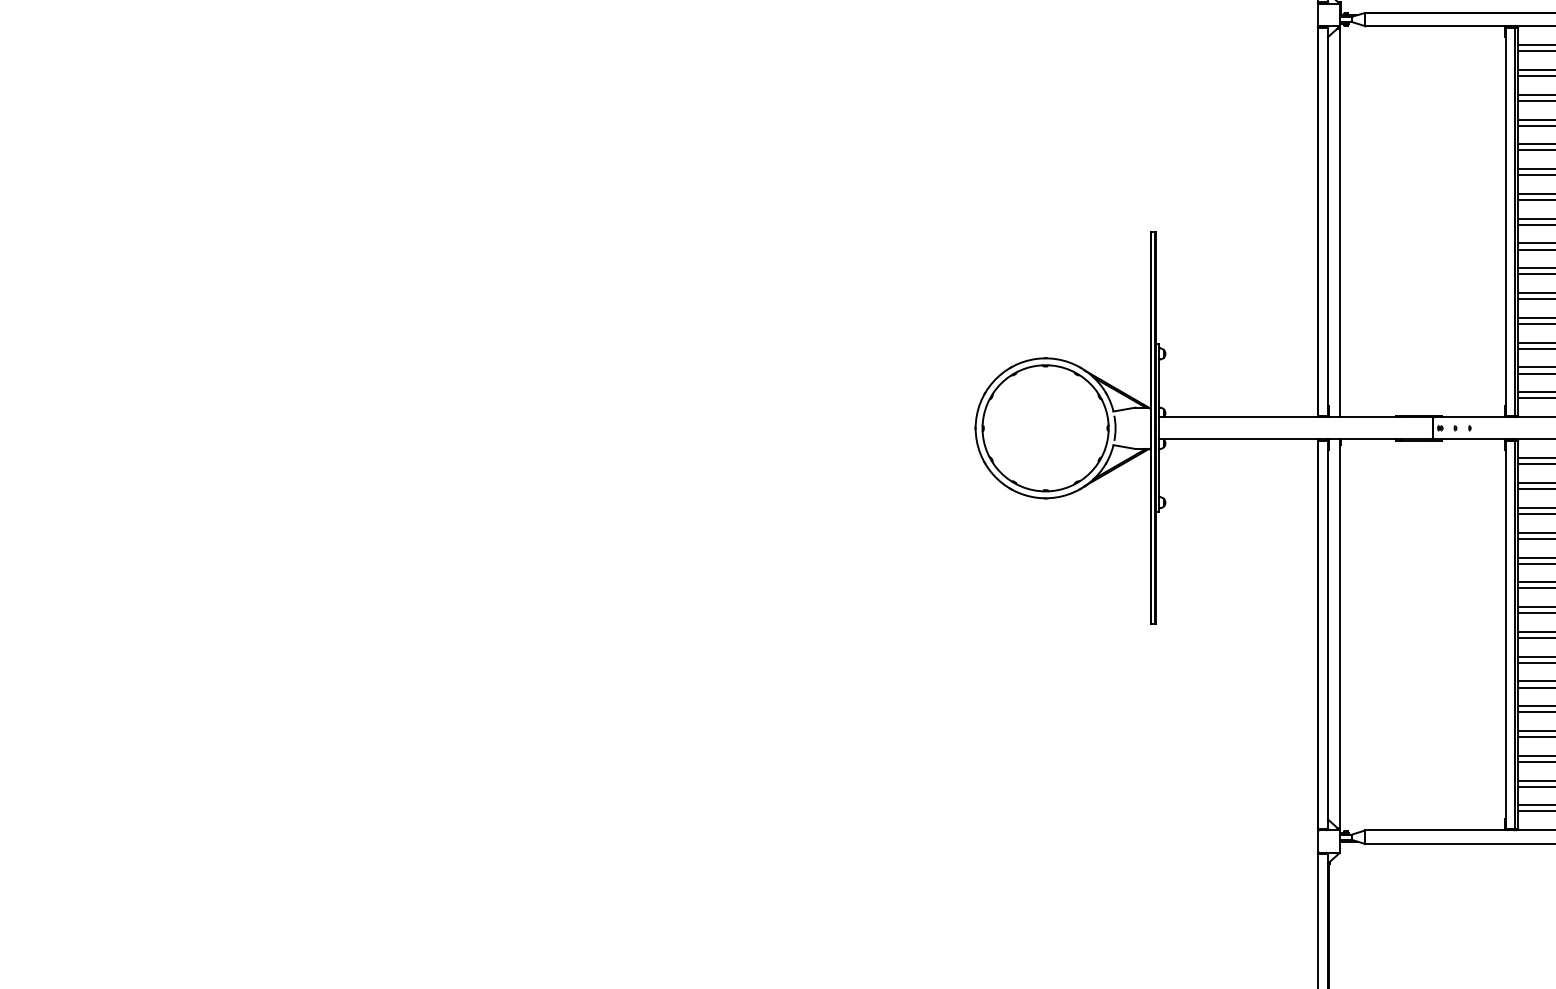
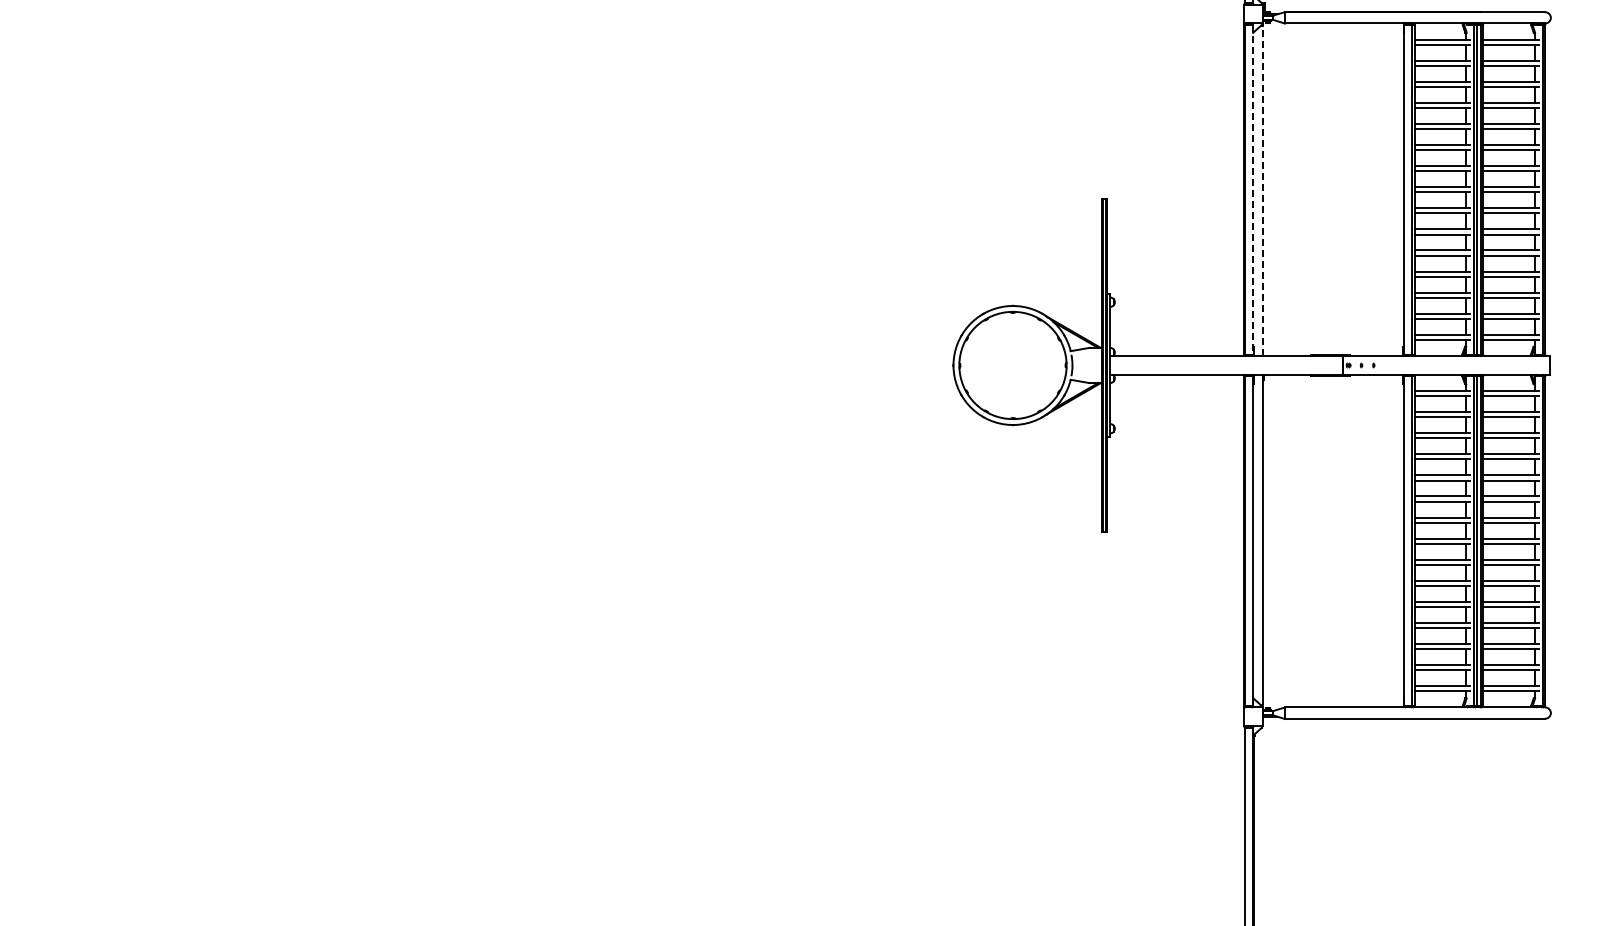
line: (1328, 221) -> (1253, 189), solid -> dashed
line: (1340, 222) -> (1263, 190), solid -> dashed

